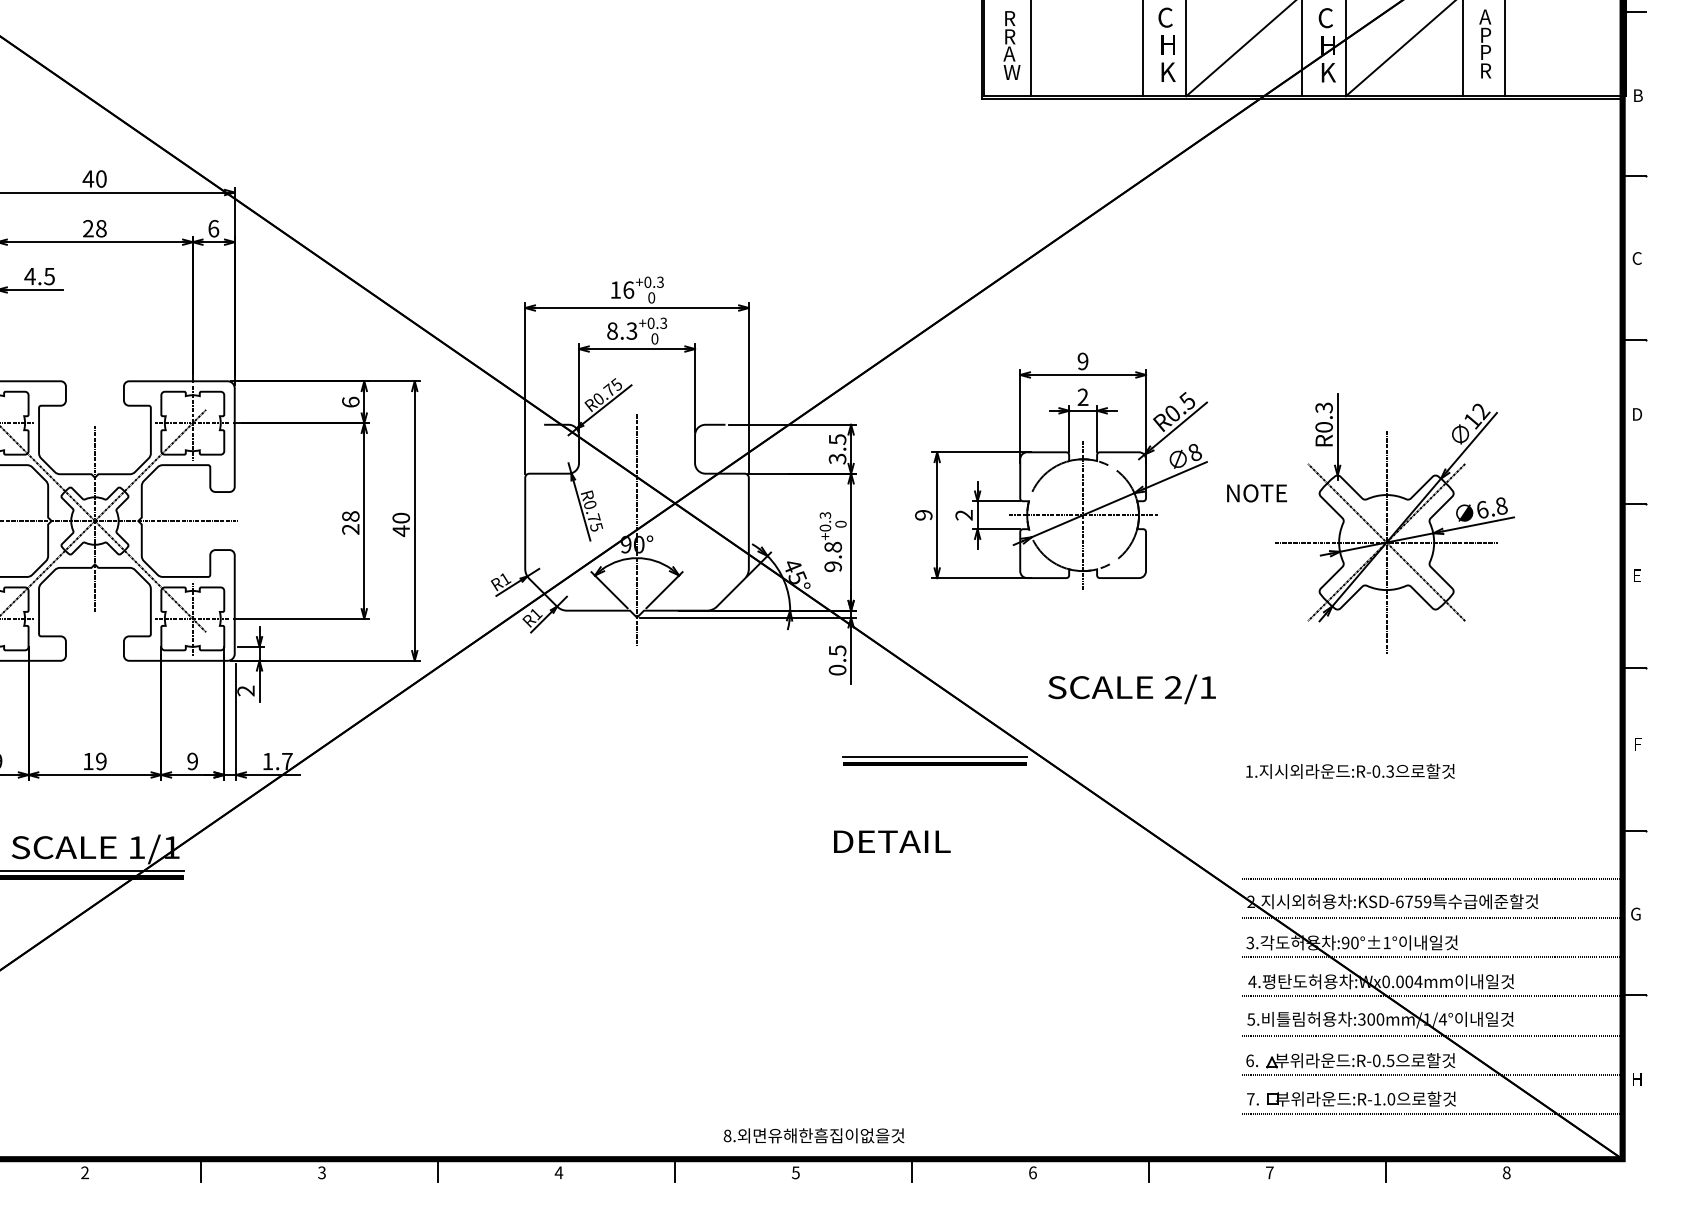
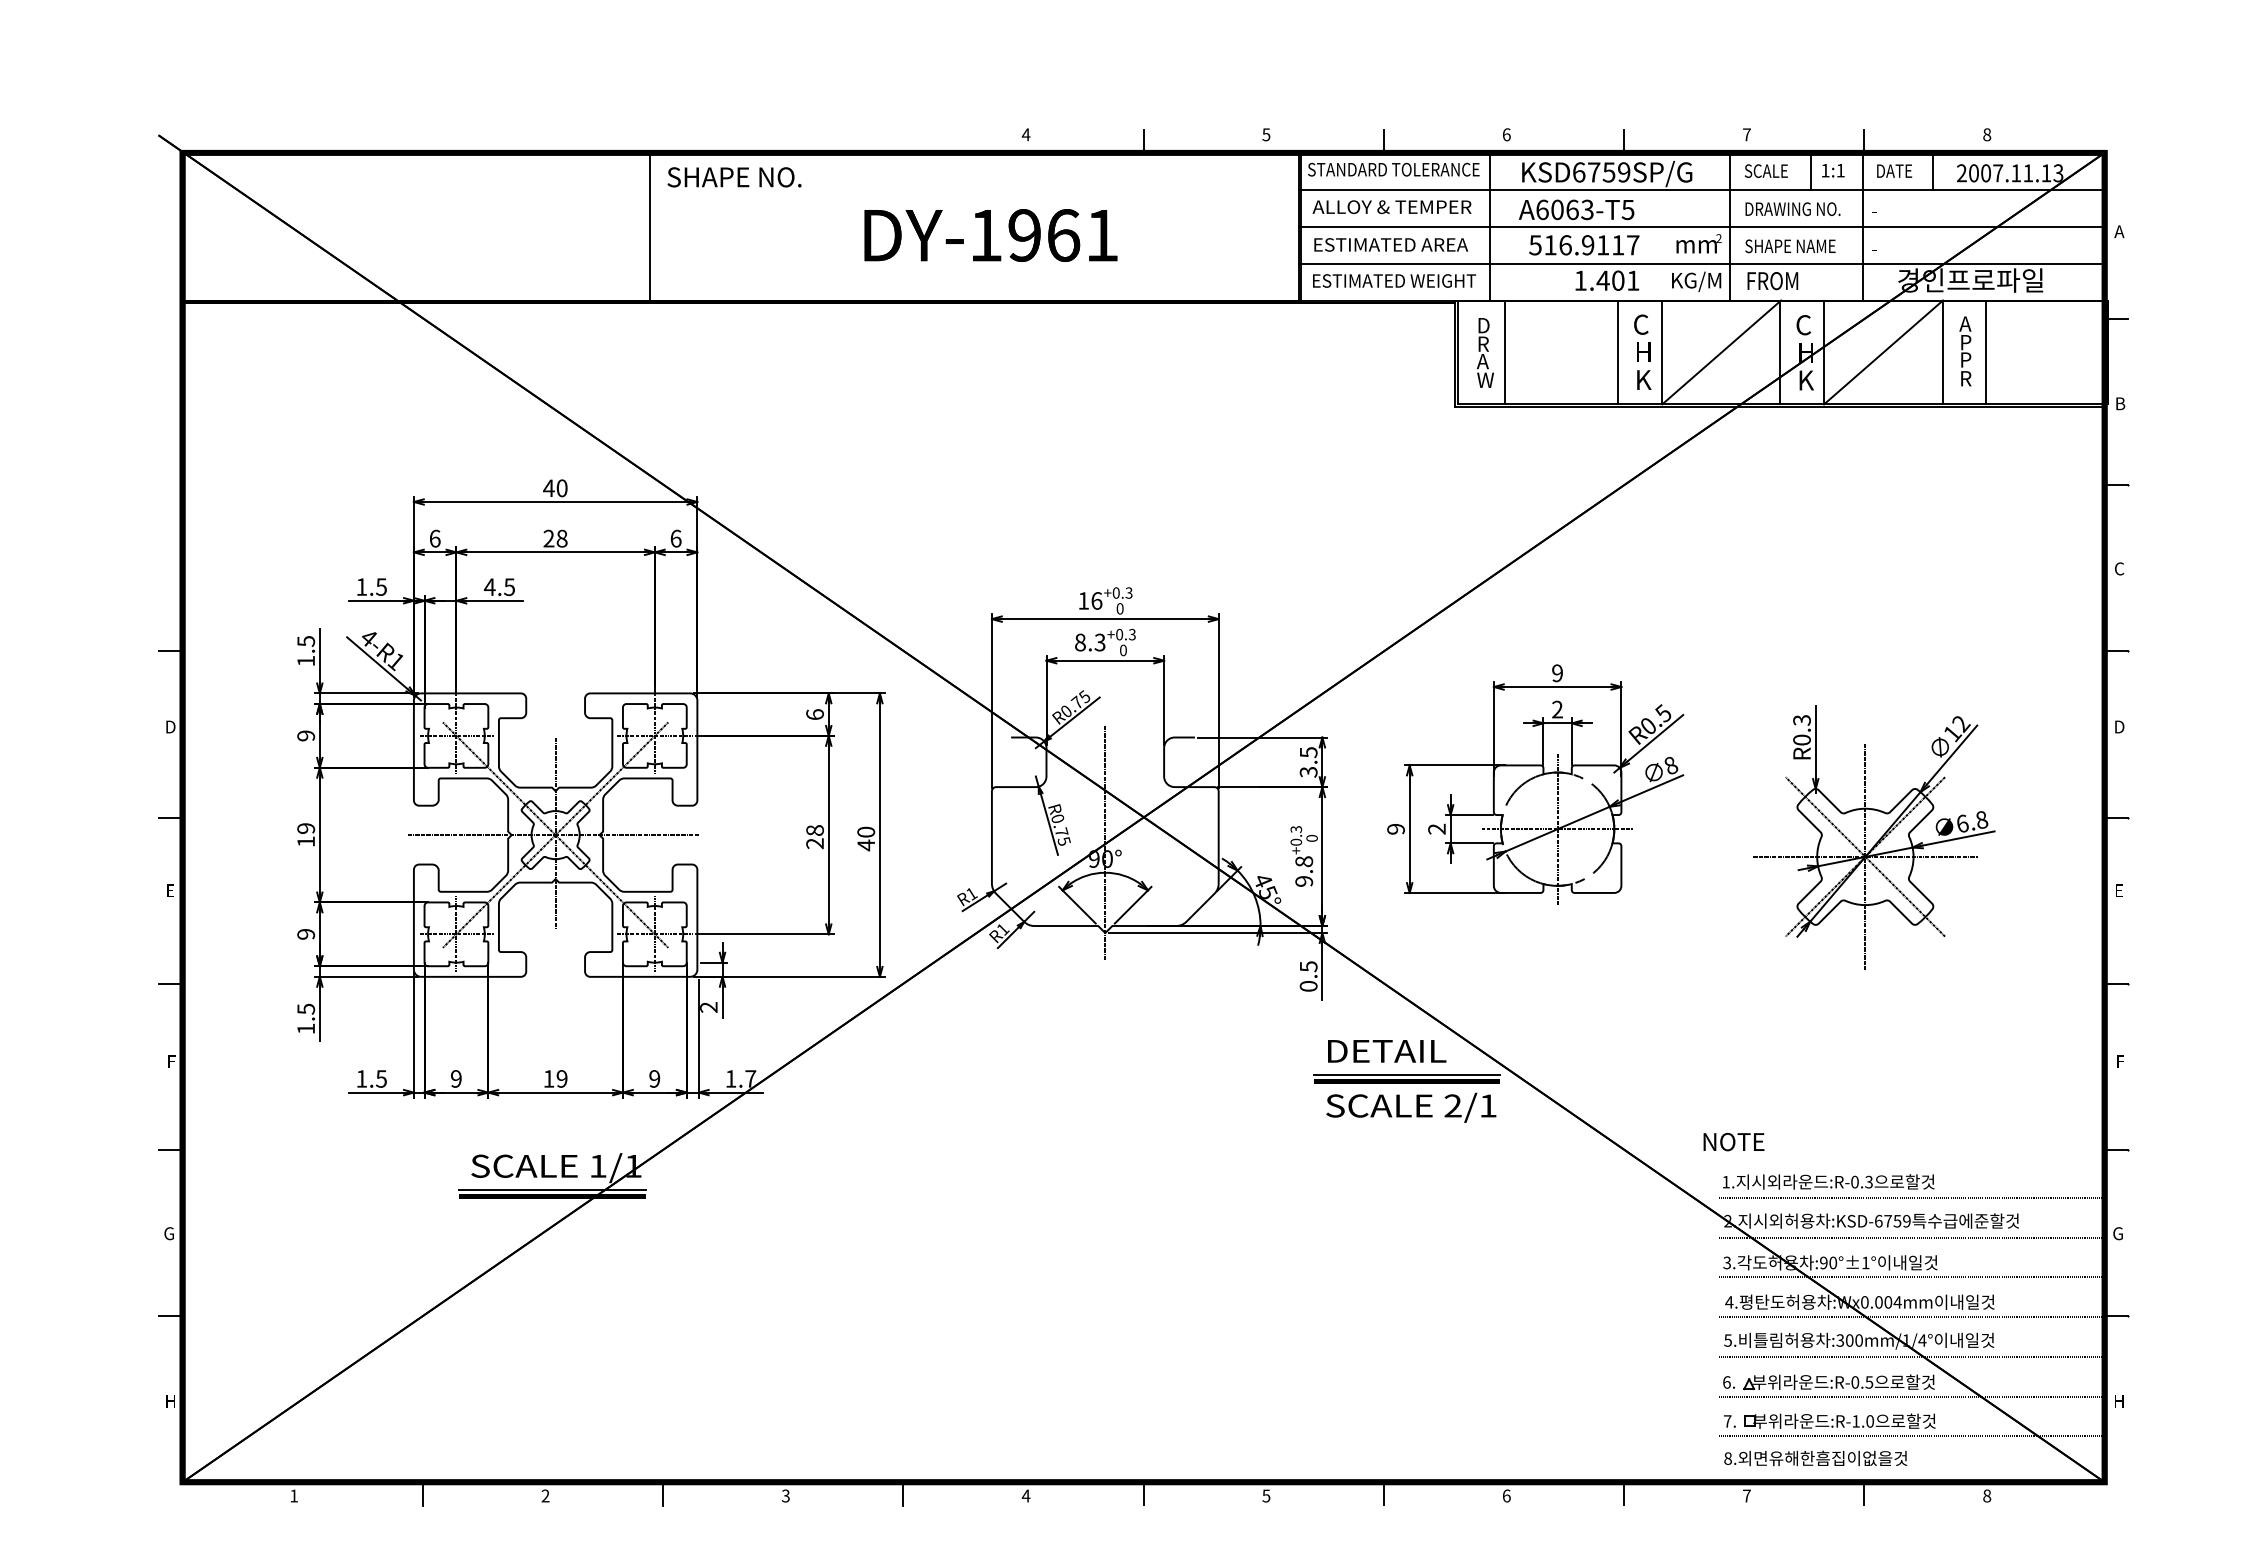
text: (1011, 18) -> (1484, 325), R -> D
text: (1256, 492) -> (1733, 1141), moved
text: (1132, 689) -> (1411, 1107), moved
text: (1350, 770) -> (1828, 1181), moved
text: (892, 841) -> (1387, 1051), moved
text: (813, 1135) -> (1815, 1458), moved

